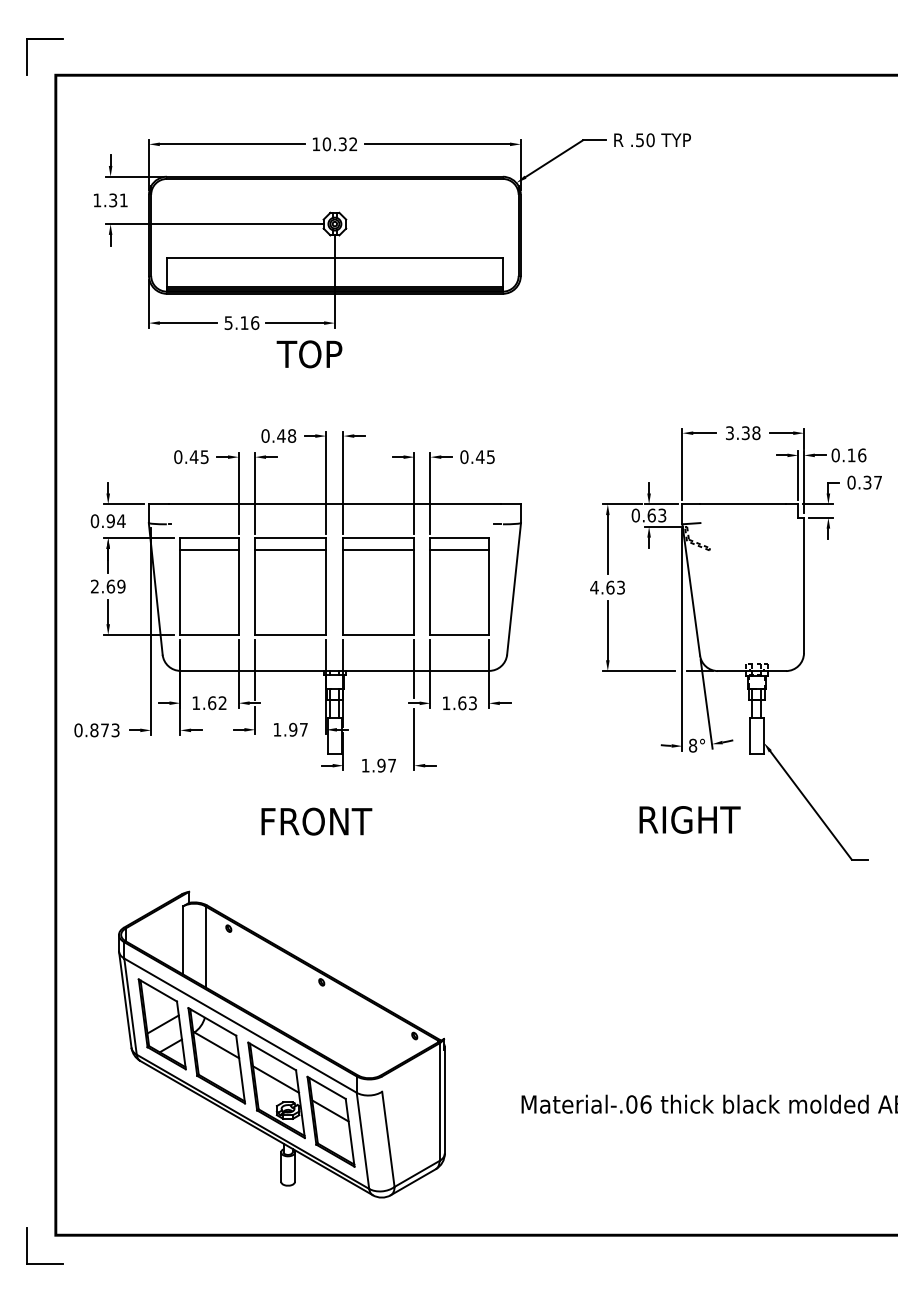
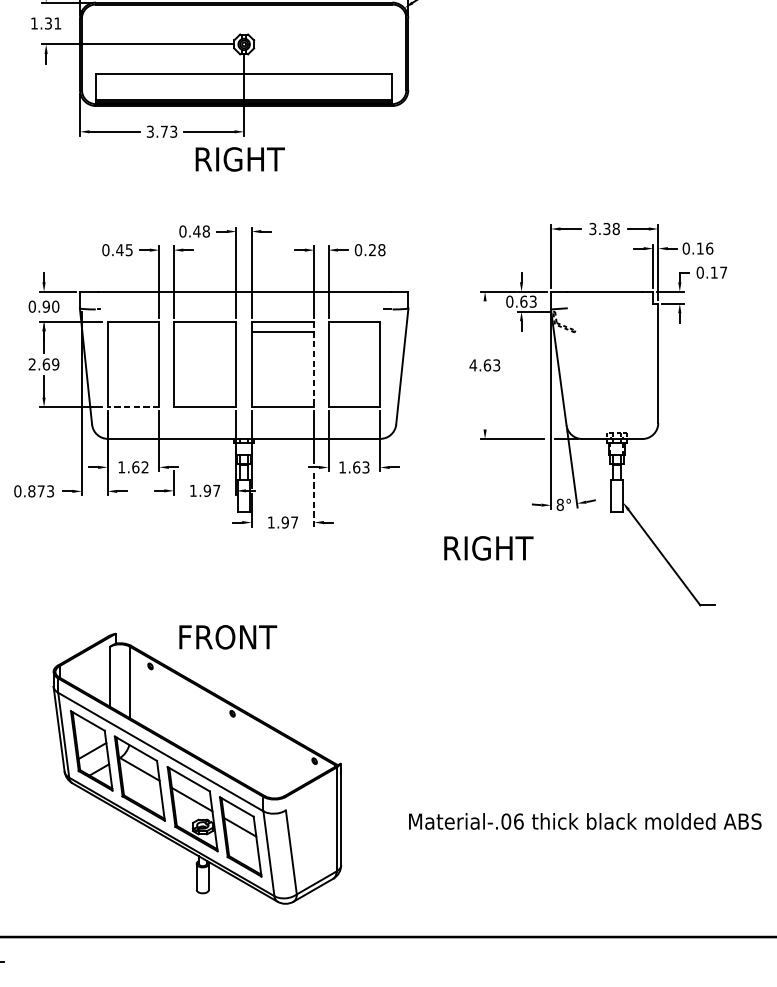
text: (242, 322) -> (162, 131), 5.16 -> 3.73
text: (328, 354) -> (238, 159), TOP -> RIGHT
text: (485, 457) -> (377, 250), 0.45 -> 0.28
text: (867, 482) -> (714, 272), 0.37 -> 0.17
text: (121, 521) -> (55, 306), 0.94 -> 0.90
line: (607, 544) -> (484, 327), removed
line: (209, 549) -> (133, 331), removed
line: (290, 549) -> (204, 331), removed
line: (459, 549) -> (354, 331), removed
line: (414, 587) -> (314, 365), solid -> dashed
line: (607, 630) -> (484, 403), removed
line: (209, 635) -> (133, 407), solid -> dashed
line: (255, 669) -> (174, 437), removed
line: (414, 739) -> (314, 499), solid -> dashed
text: (689, 819) -> (488, 547), moved
text: (316, 821) -> (227, 637), moved

